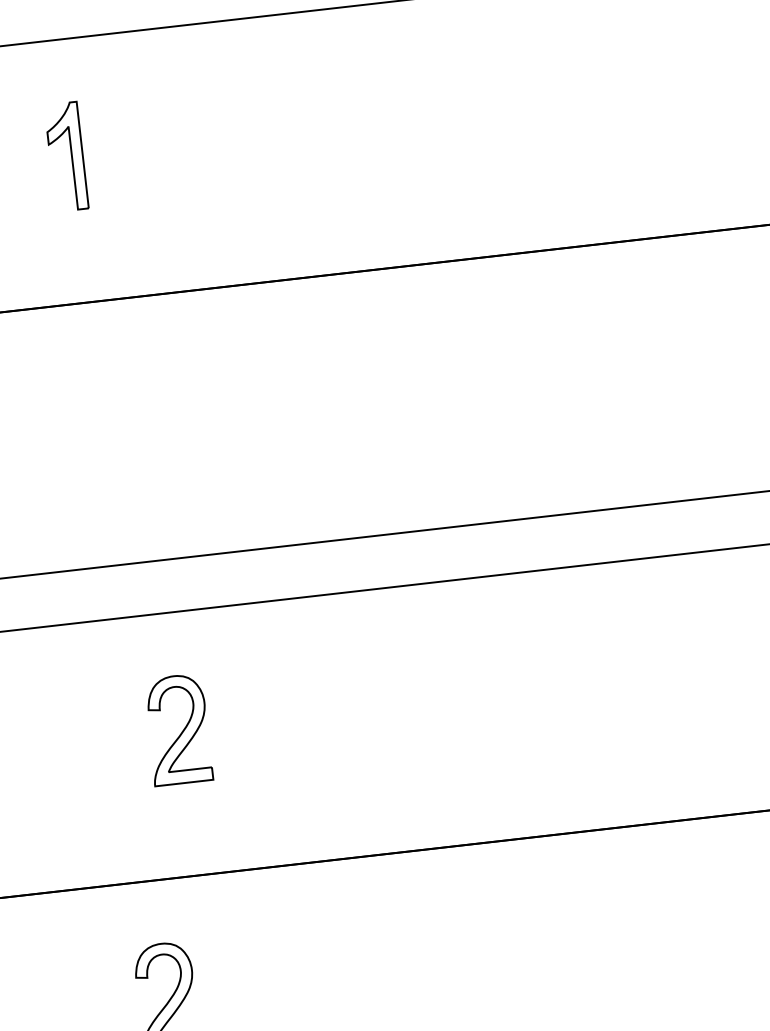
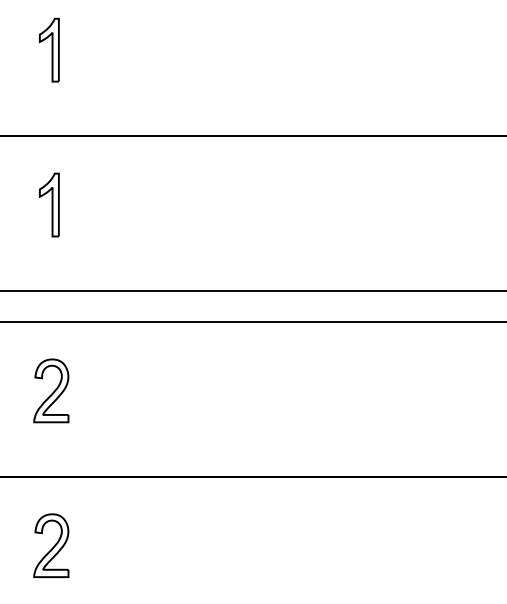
part: (96, 418) -> (49, 204), added
part: (178, 729) -> (51, 390), moved

